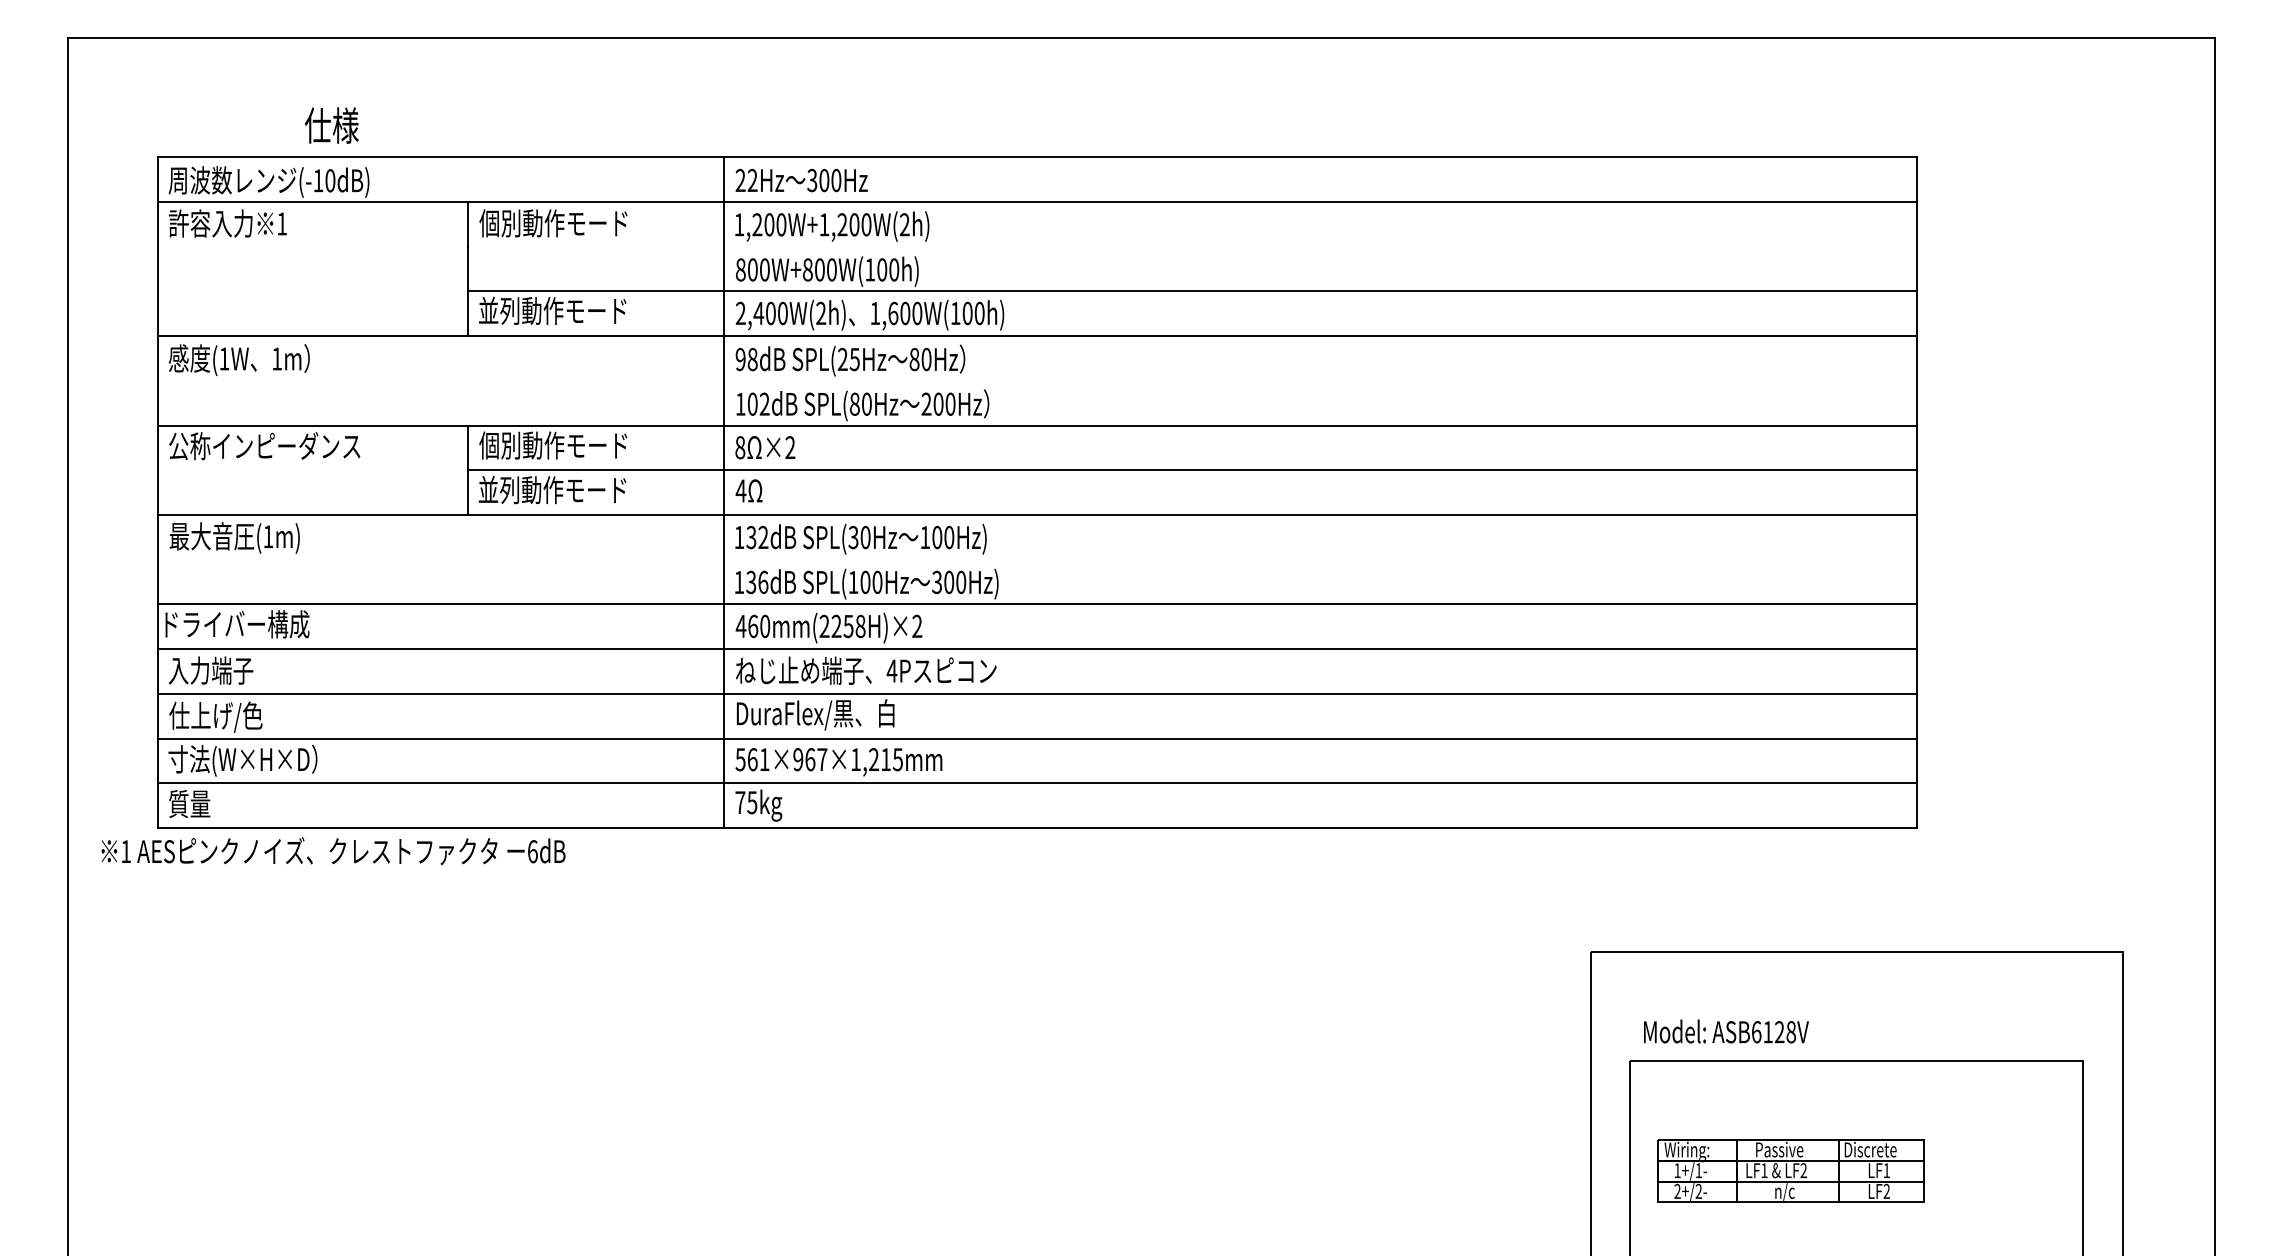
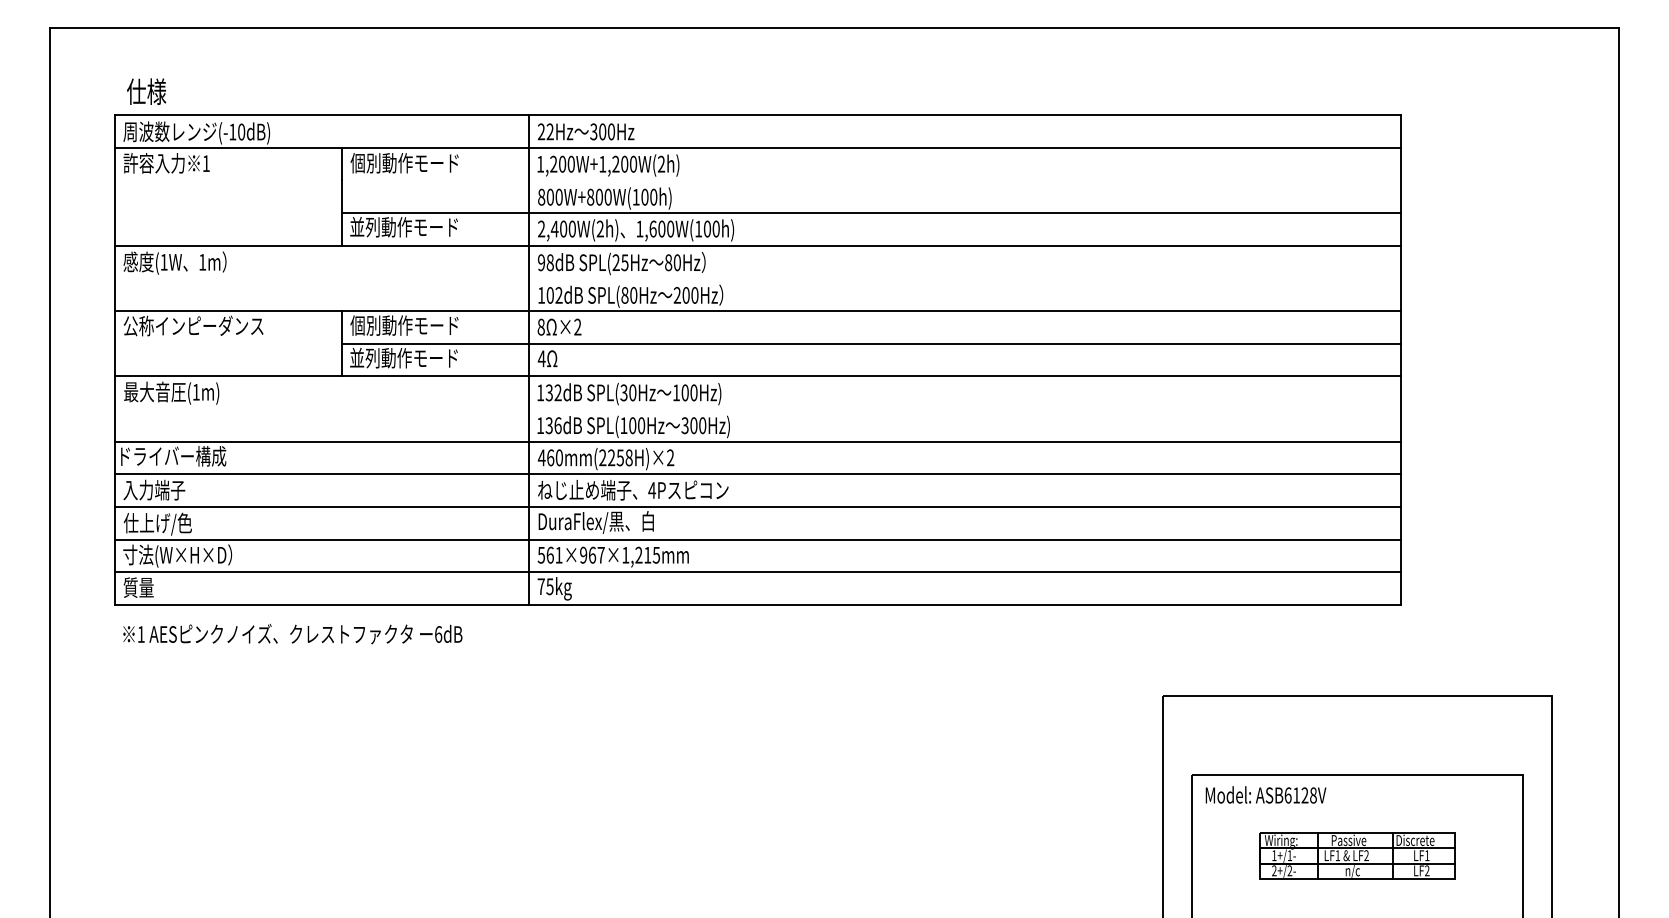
text: (331, 125) -> (146, 91), moved
text: (333, 850) -> (292, 633), moved
text: (1725, 1030) -> (1265, 794), moved
part: (1791, 1170) -> (1357, 855), moved

